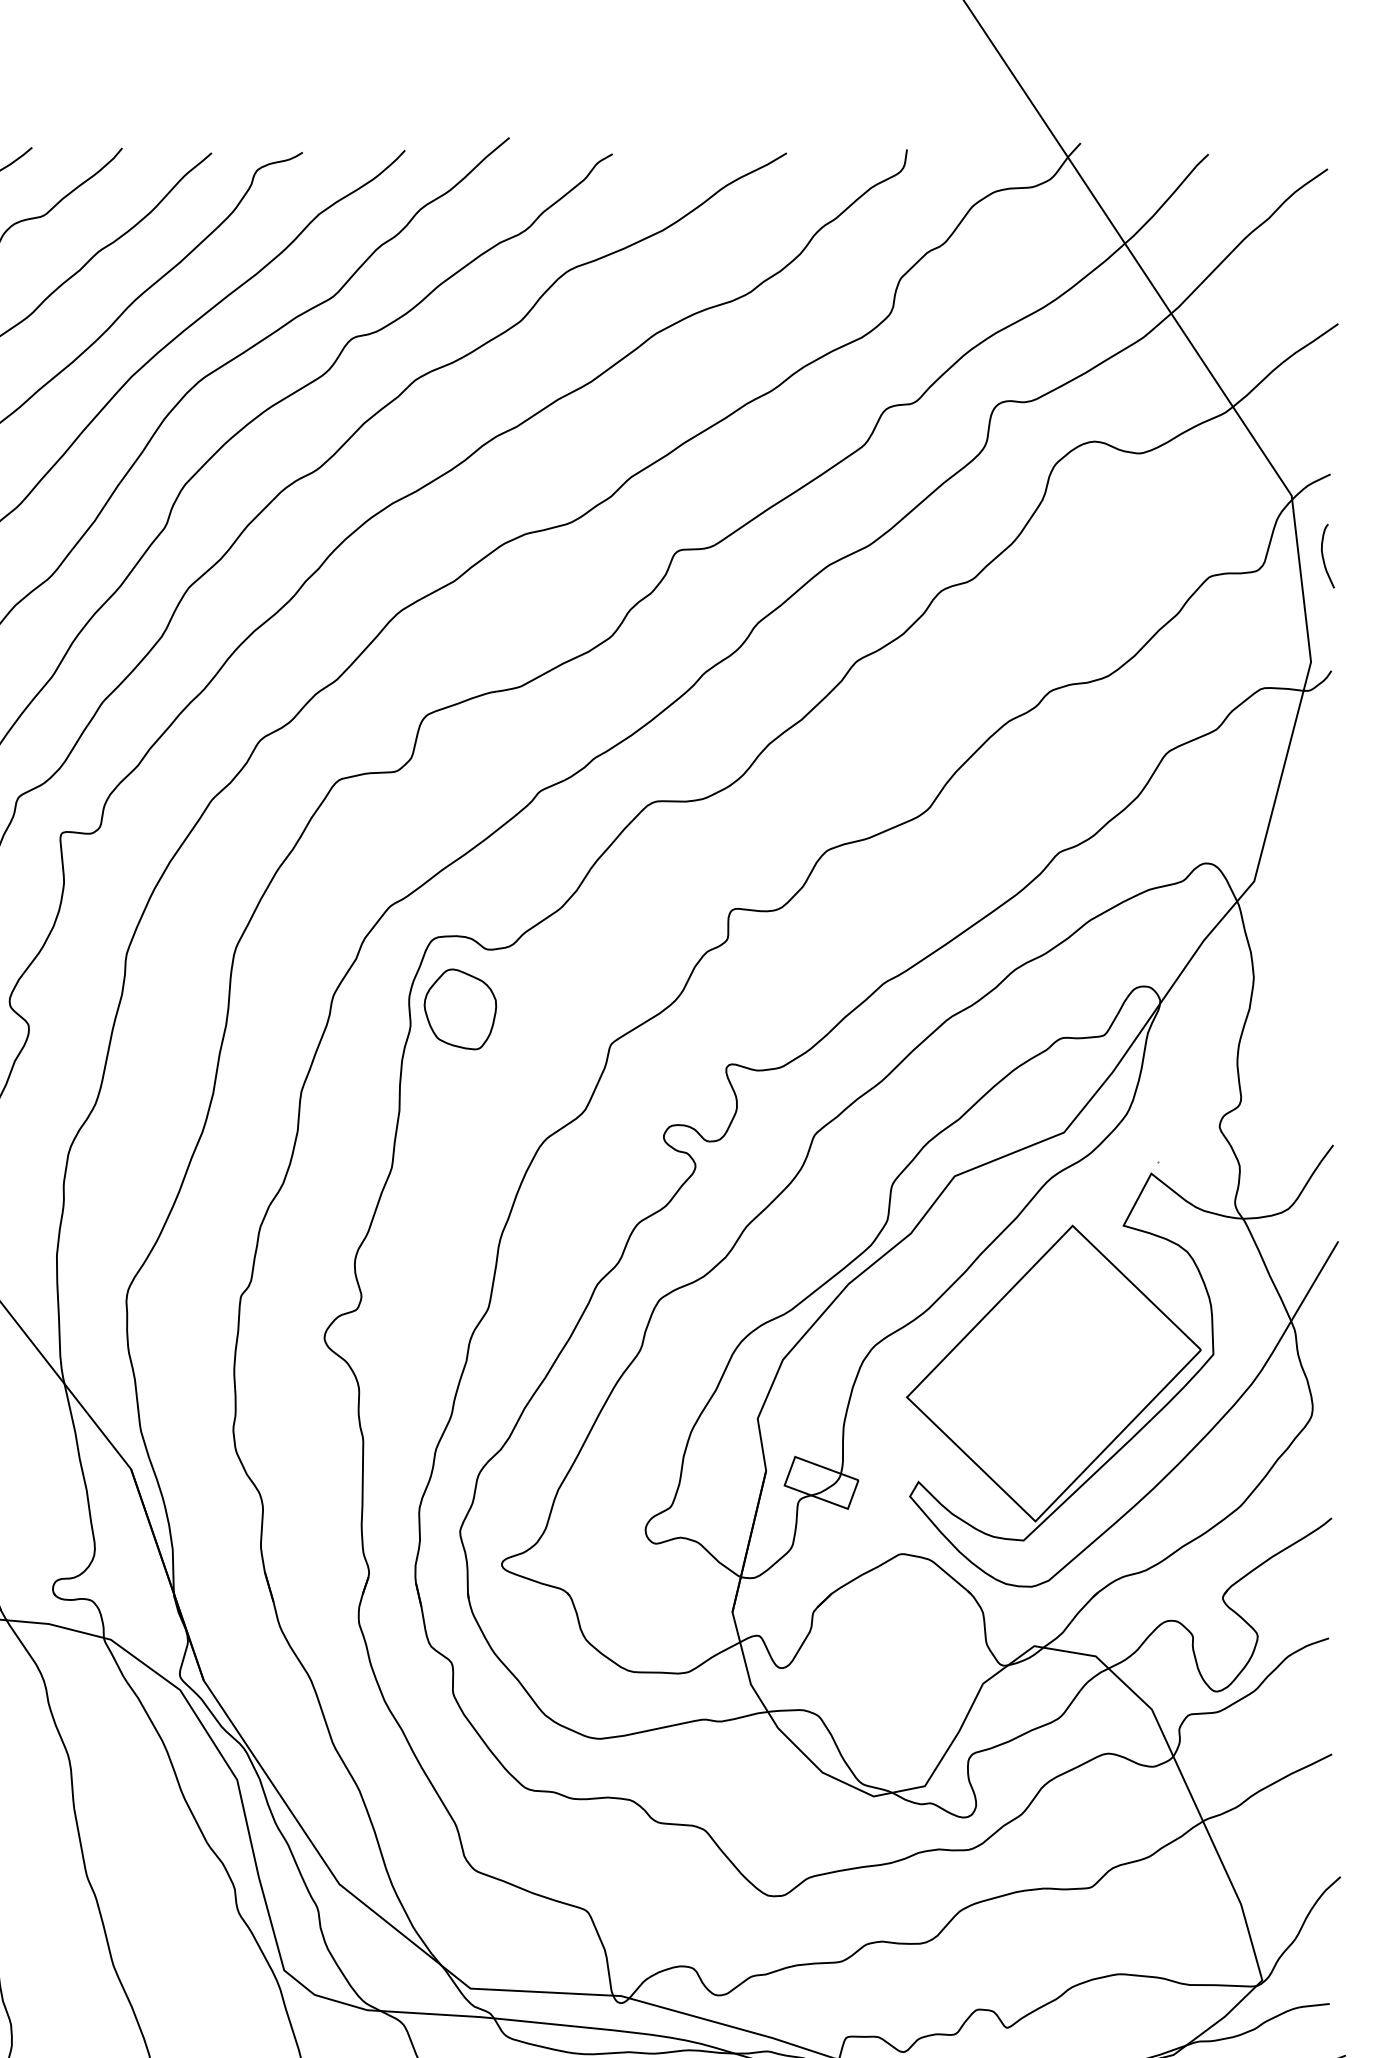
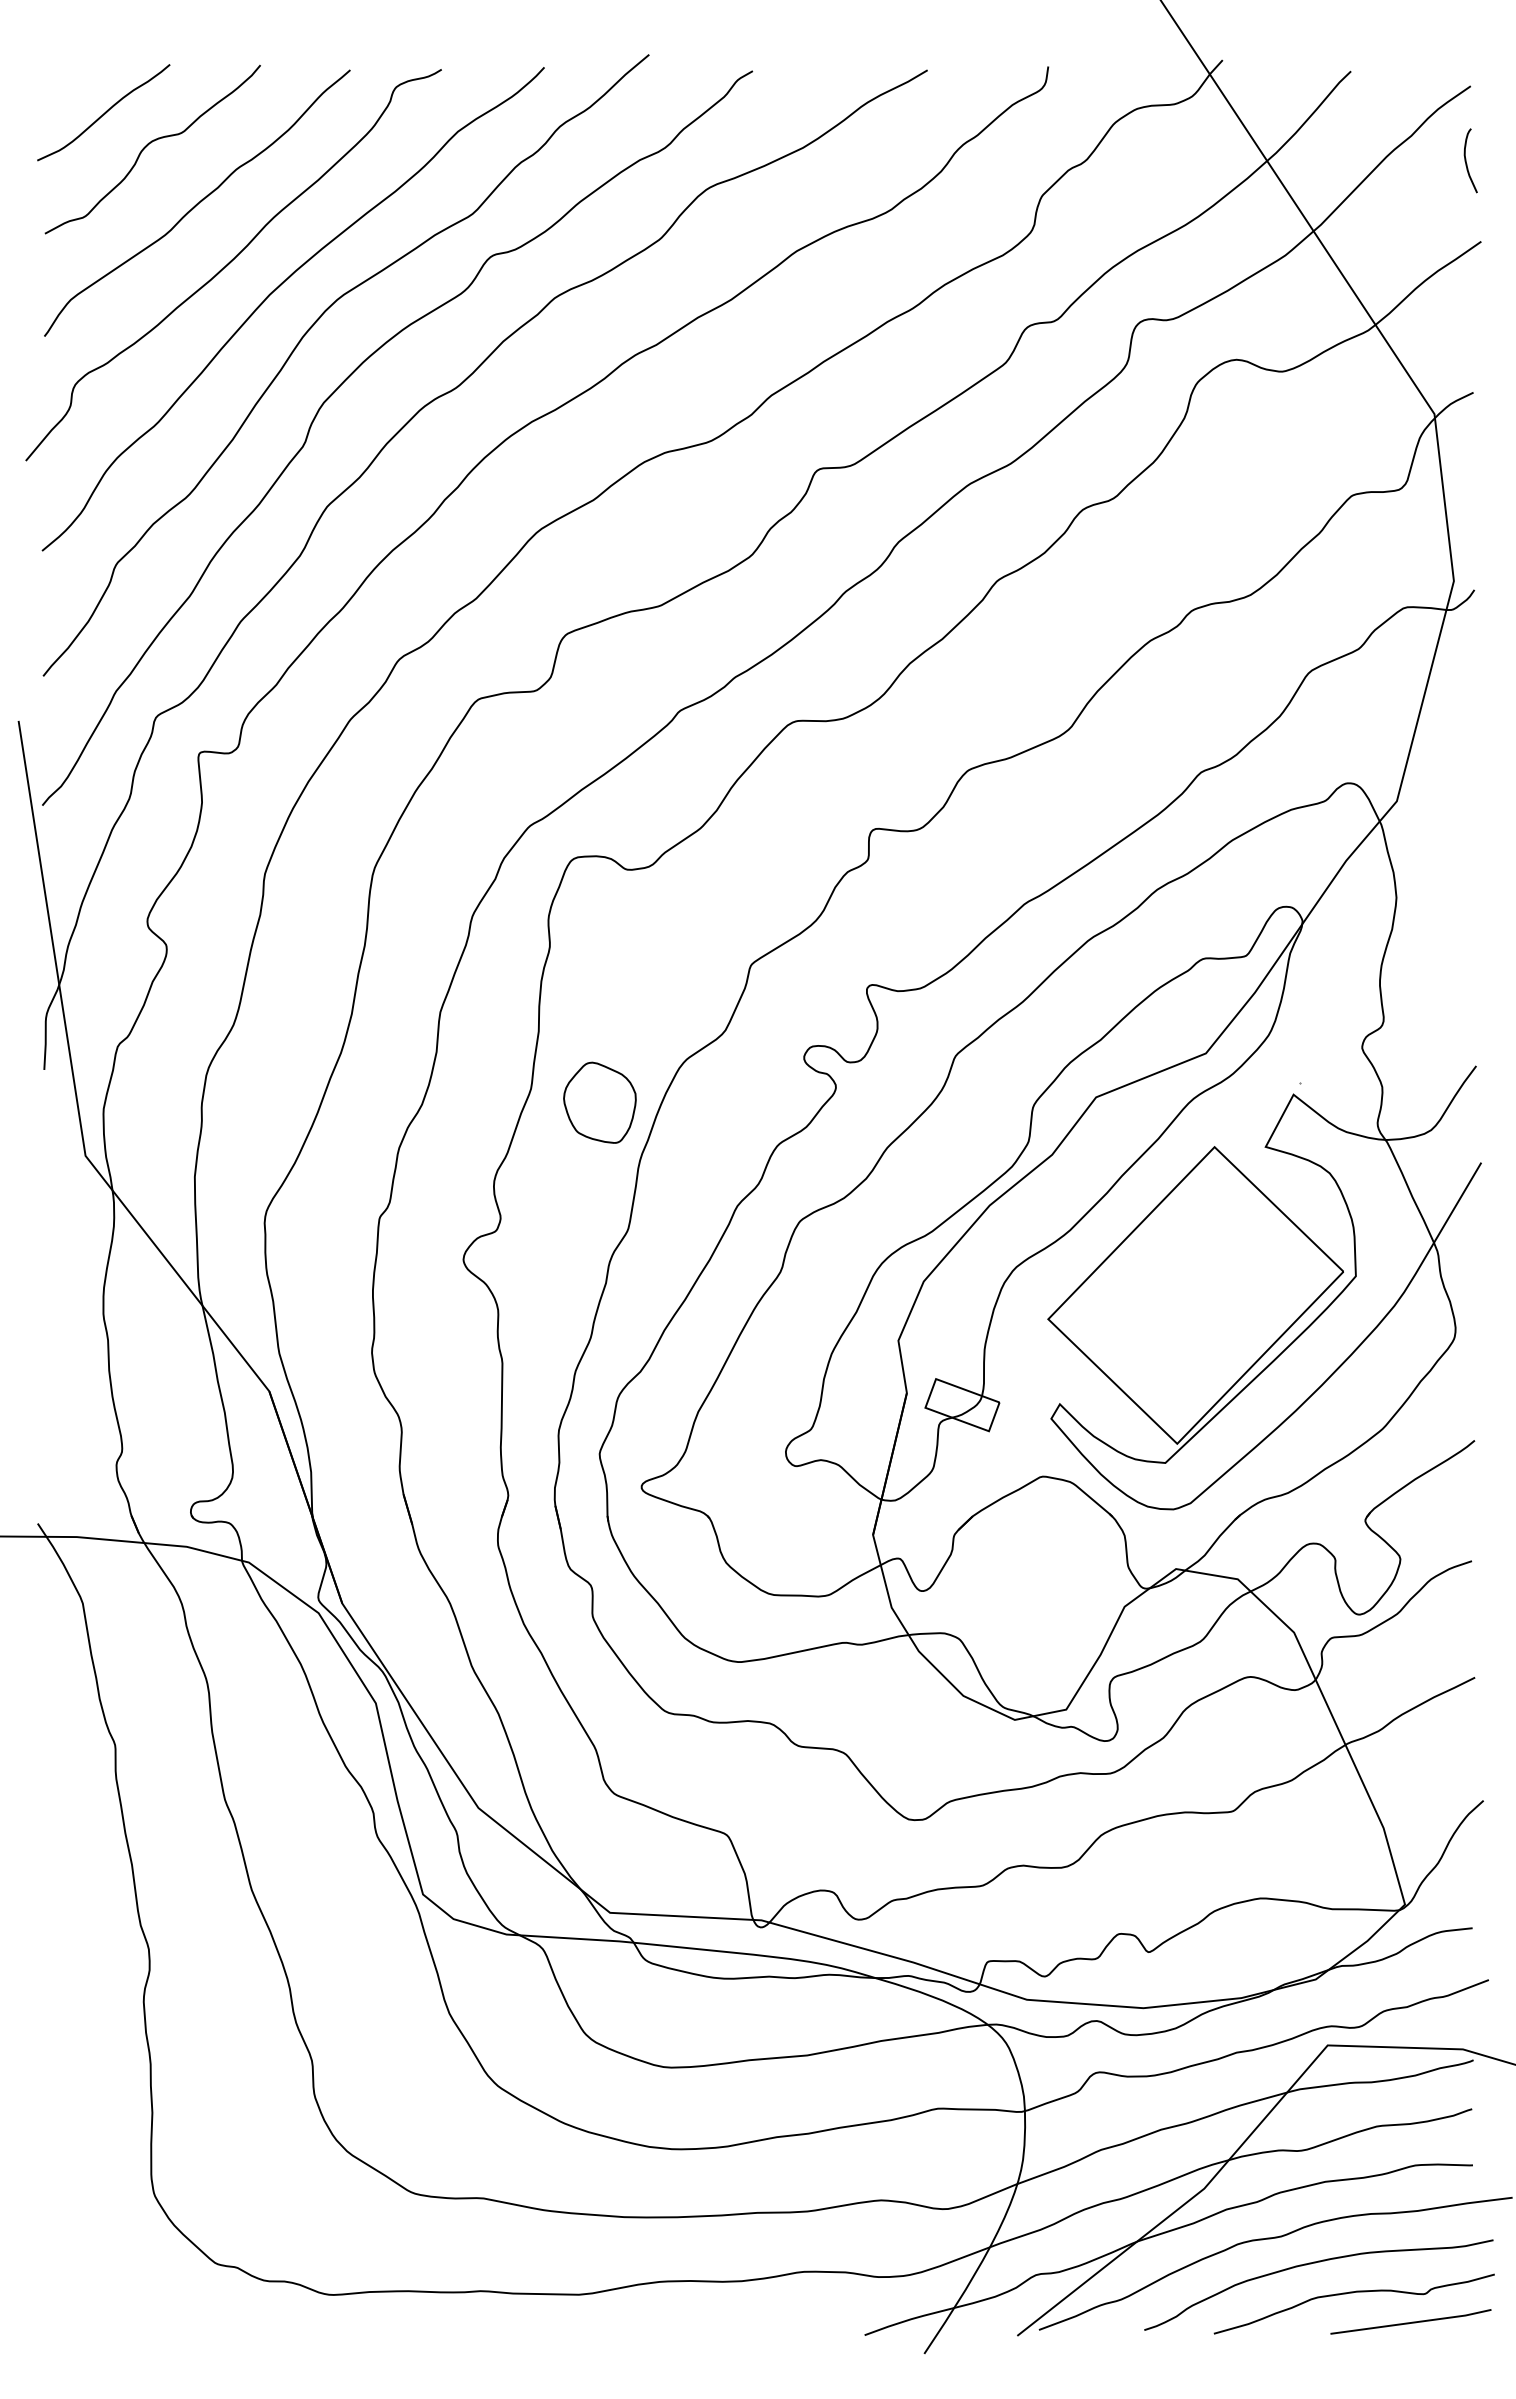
curve: (1323, 555) -> (1466, 160), moved
part: (459, 1009) -> (599, 1102), moved

